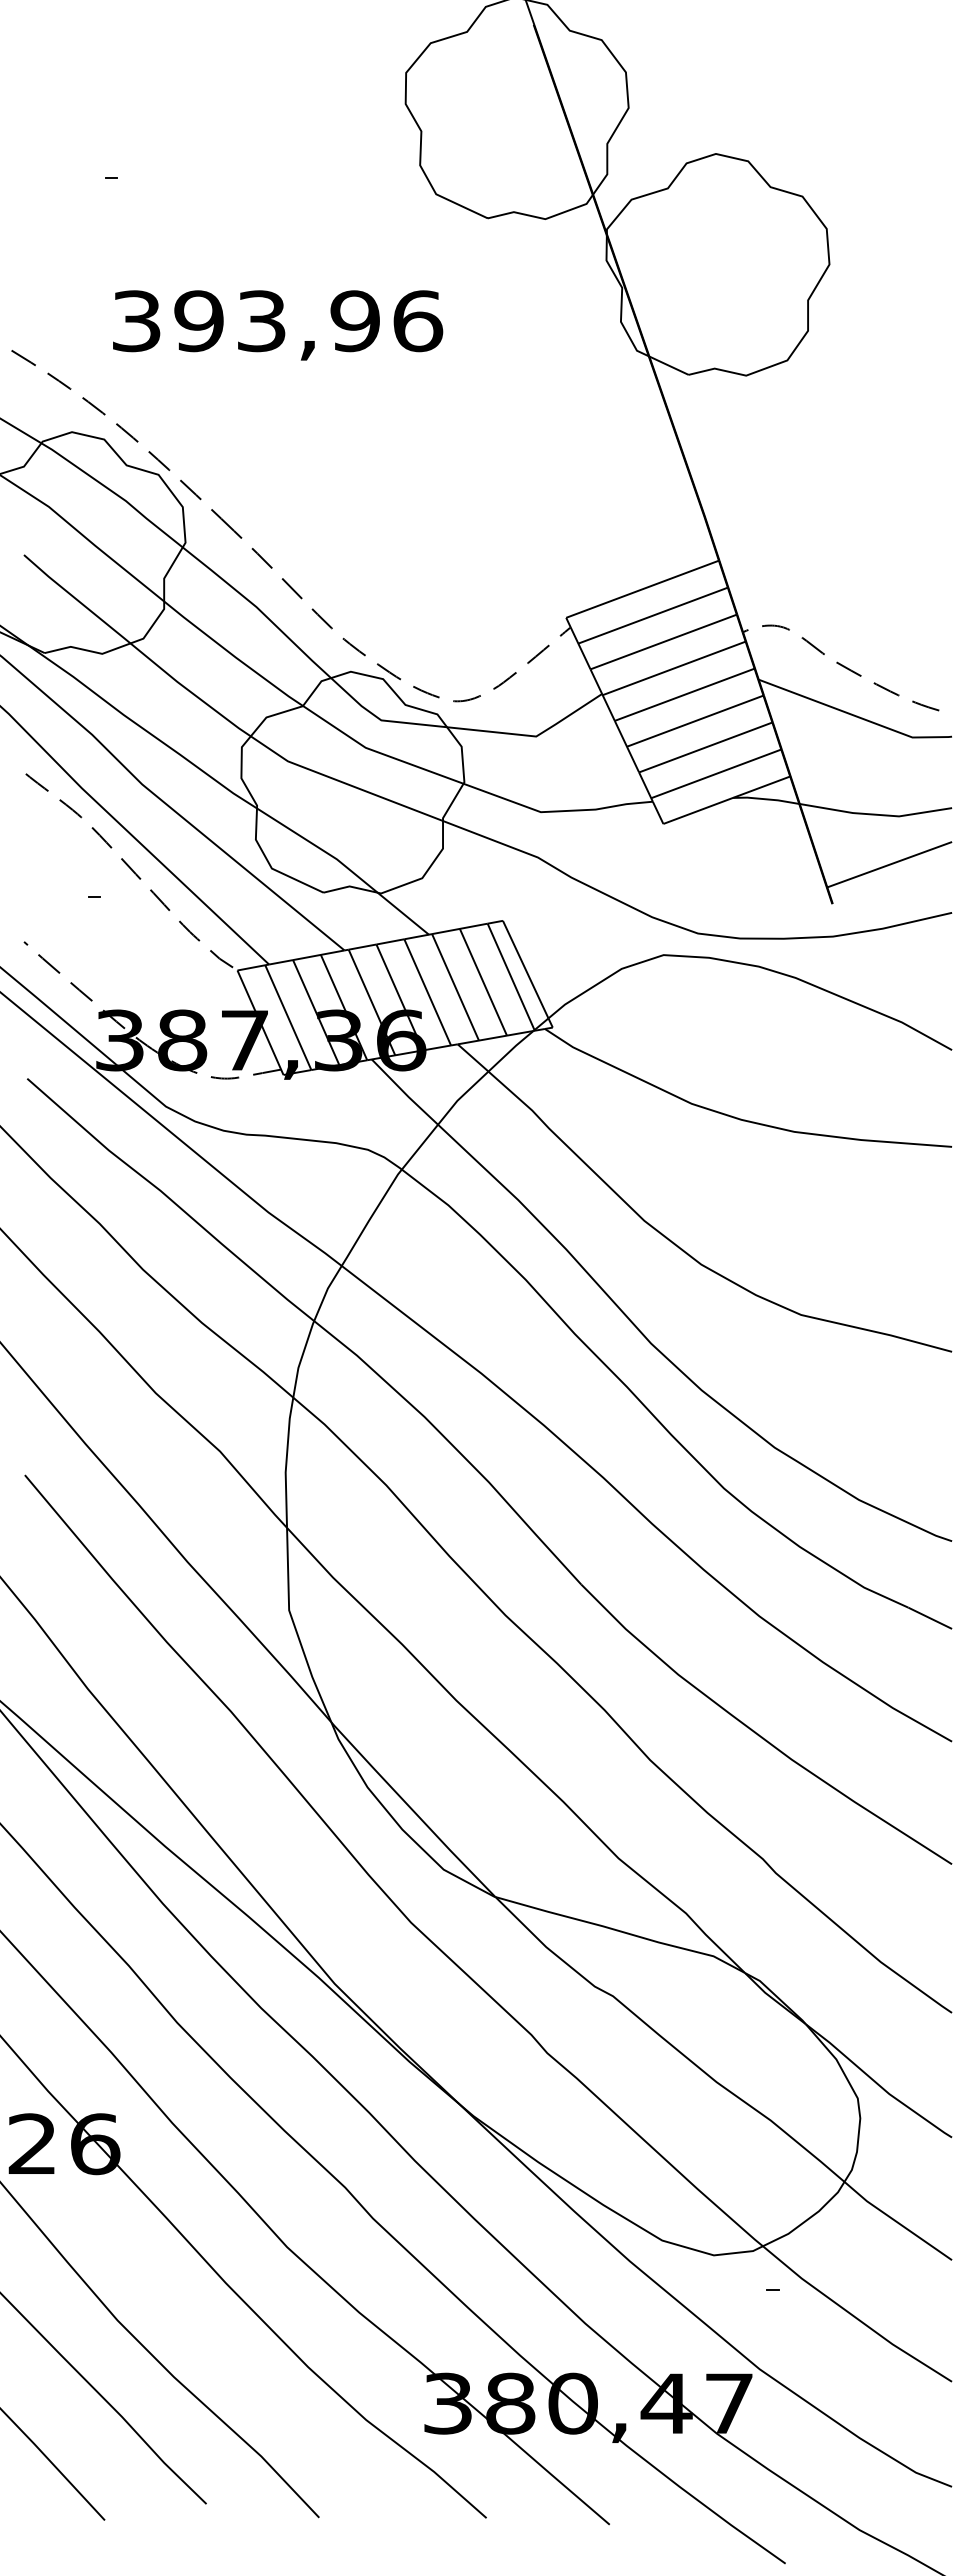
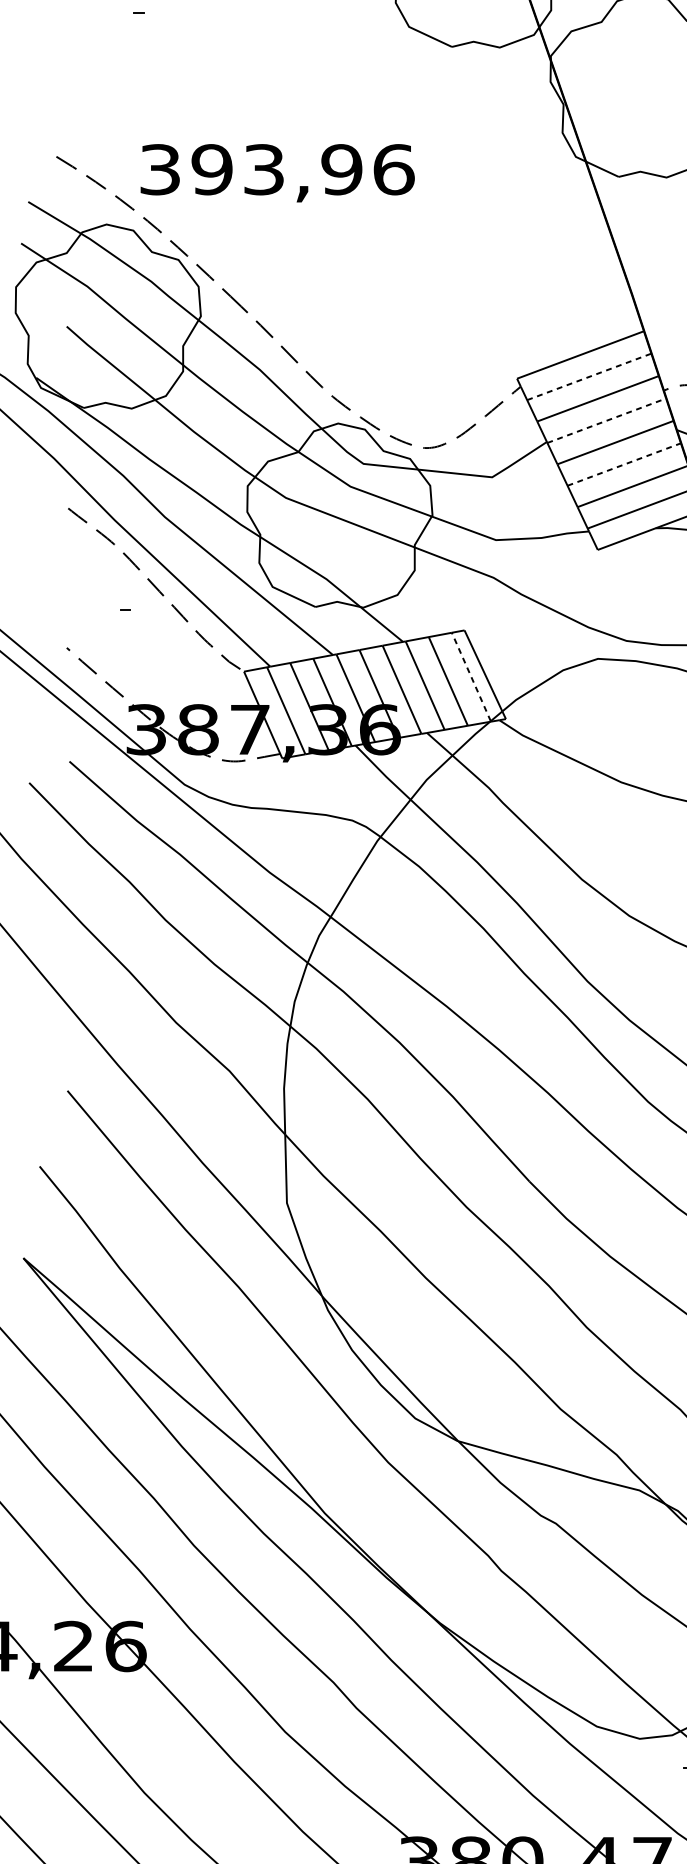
text: (278, 325) -> (278, 173), moved
line: (653, 615) -> (589, 376), solid -> dashed
line: (674, 668) -> (607, 420), solid -> dashed
line: (695, 721) -> (624, 464), solid -> dashed
line: (510, 976) -> (470, 676), solid -> dashed

